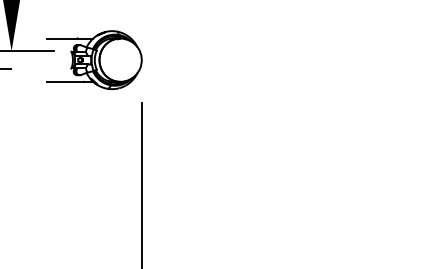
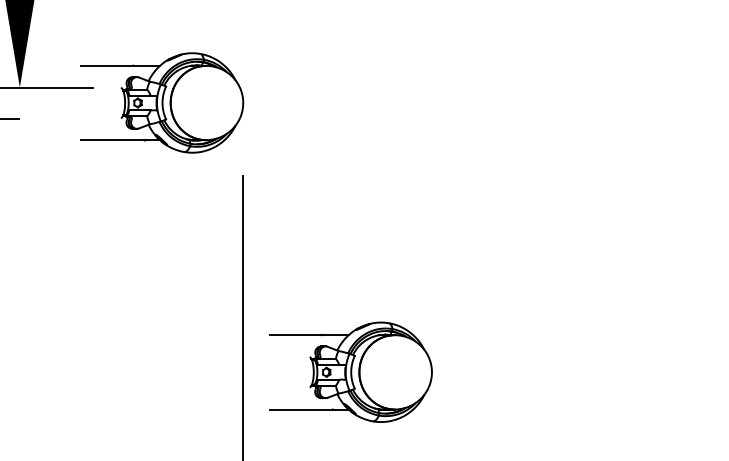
part: (204, 216) -> (350, 371), added

